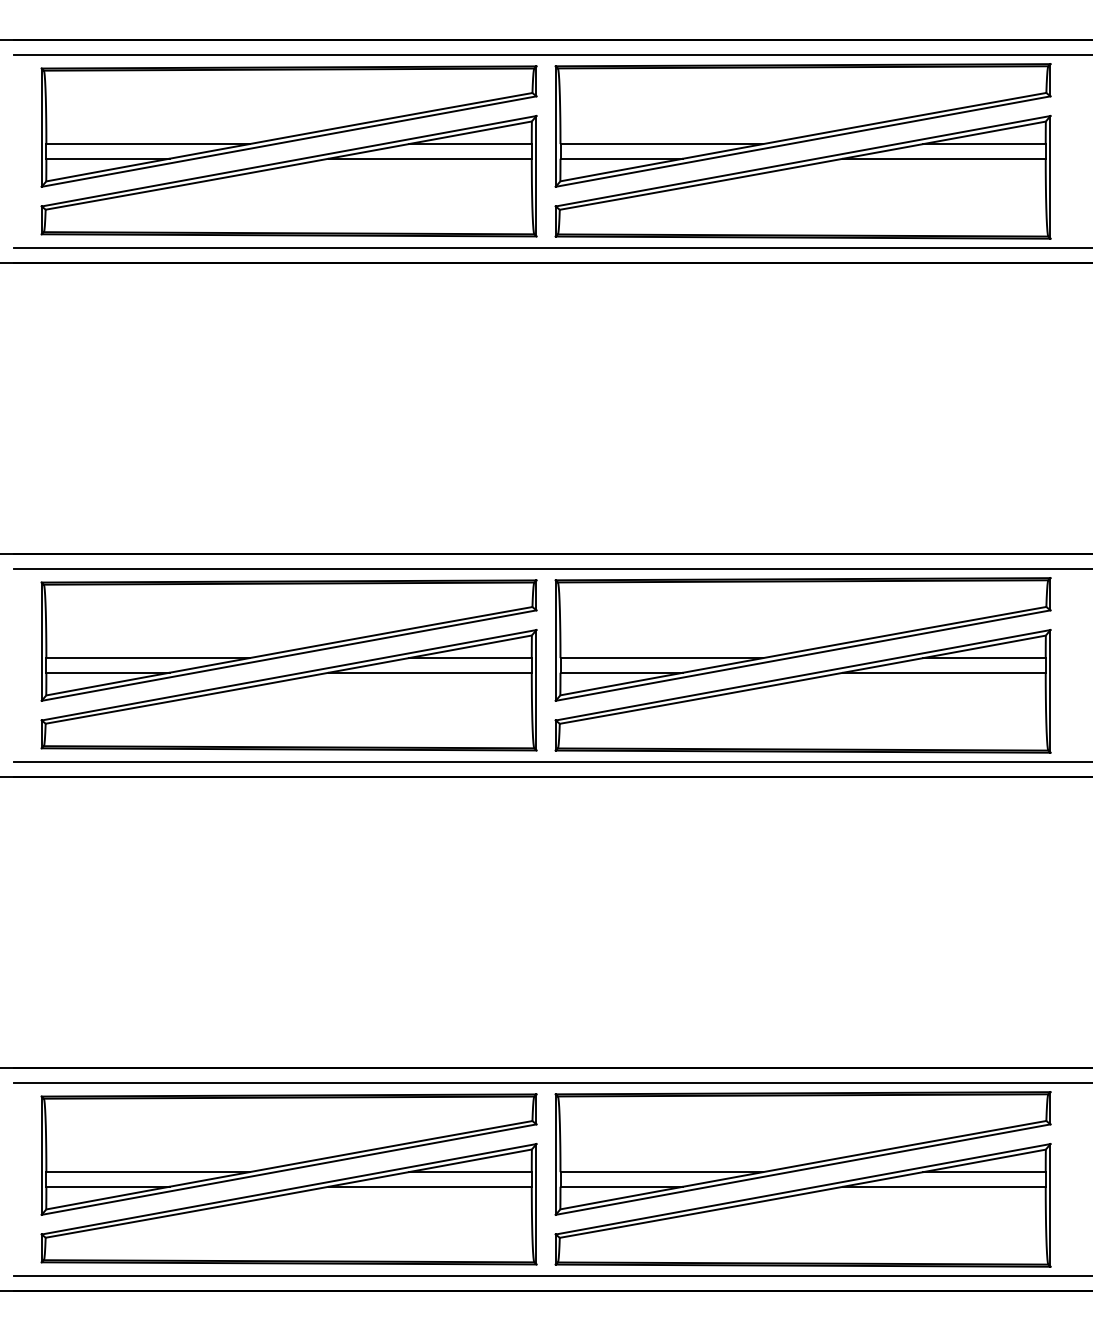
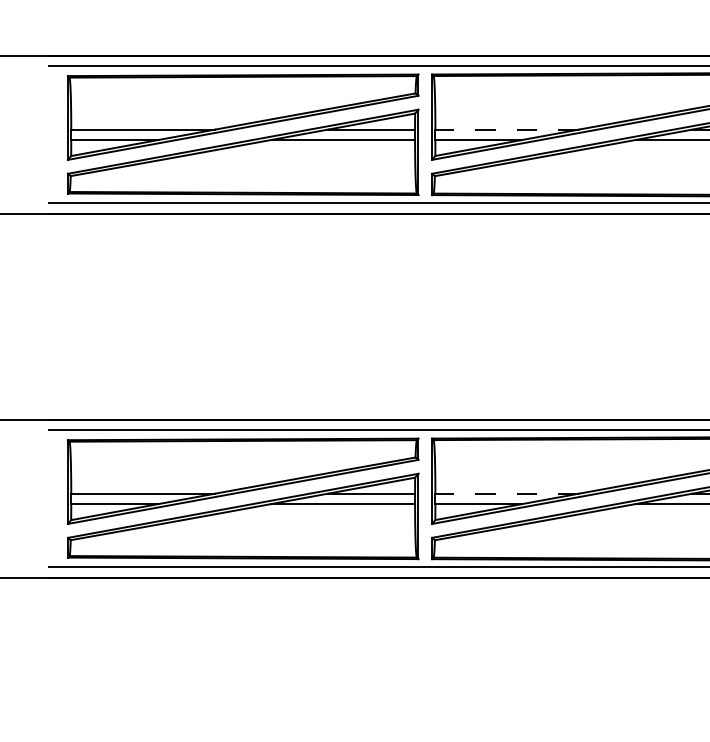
line: (661, 144) -> (506, 129), solid -> dashed
line: (661, 658) -> (506, 493), solid -> dashed

